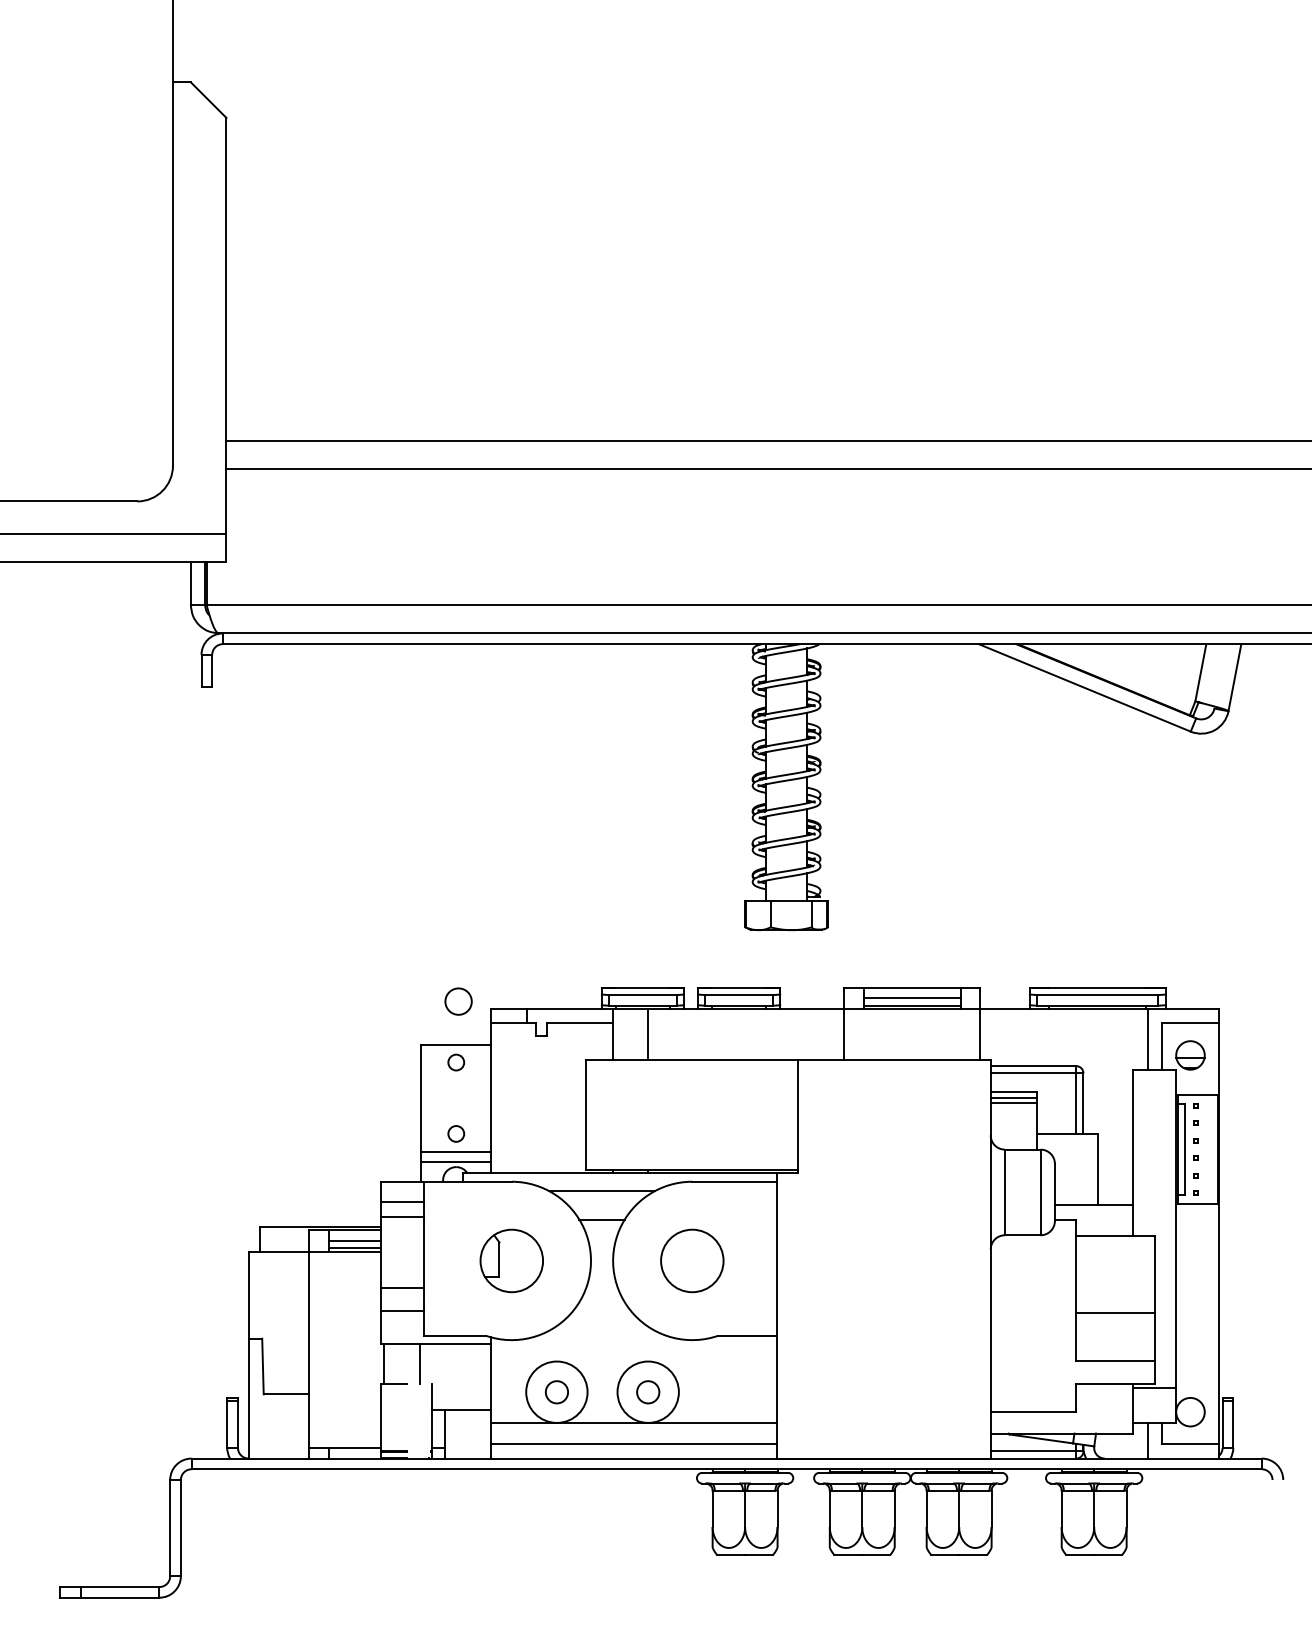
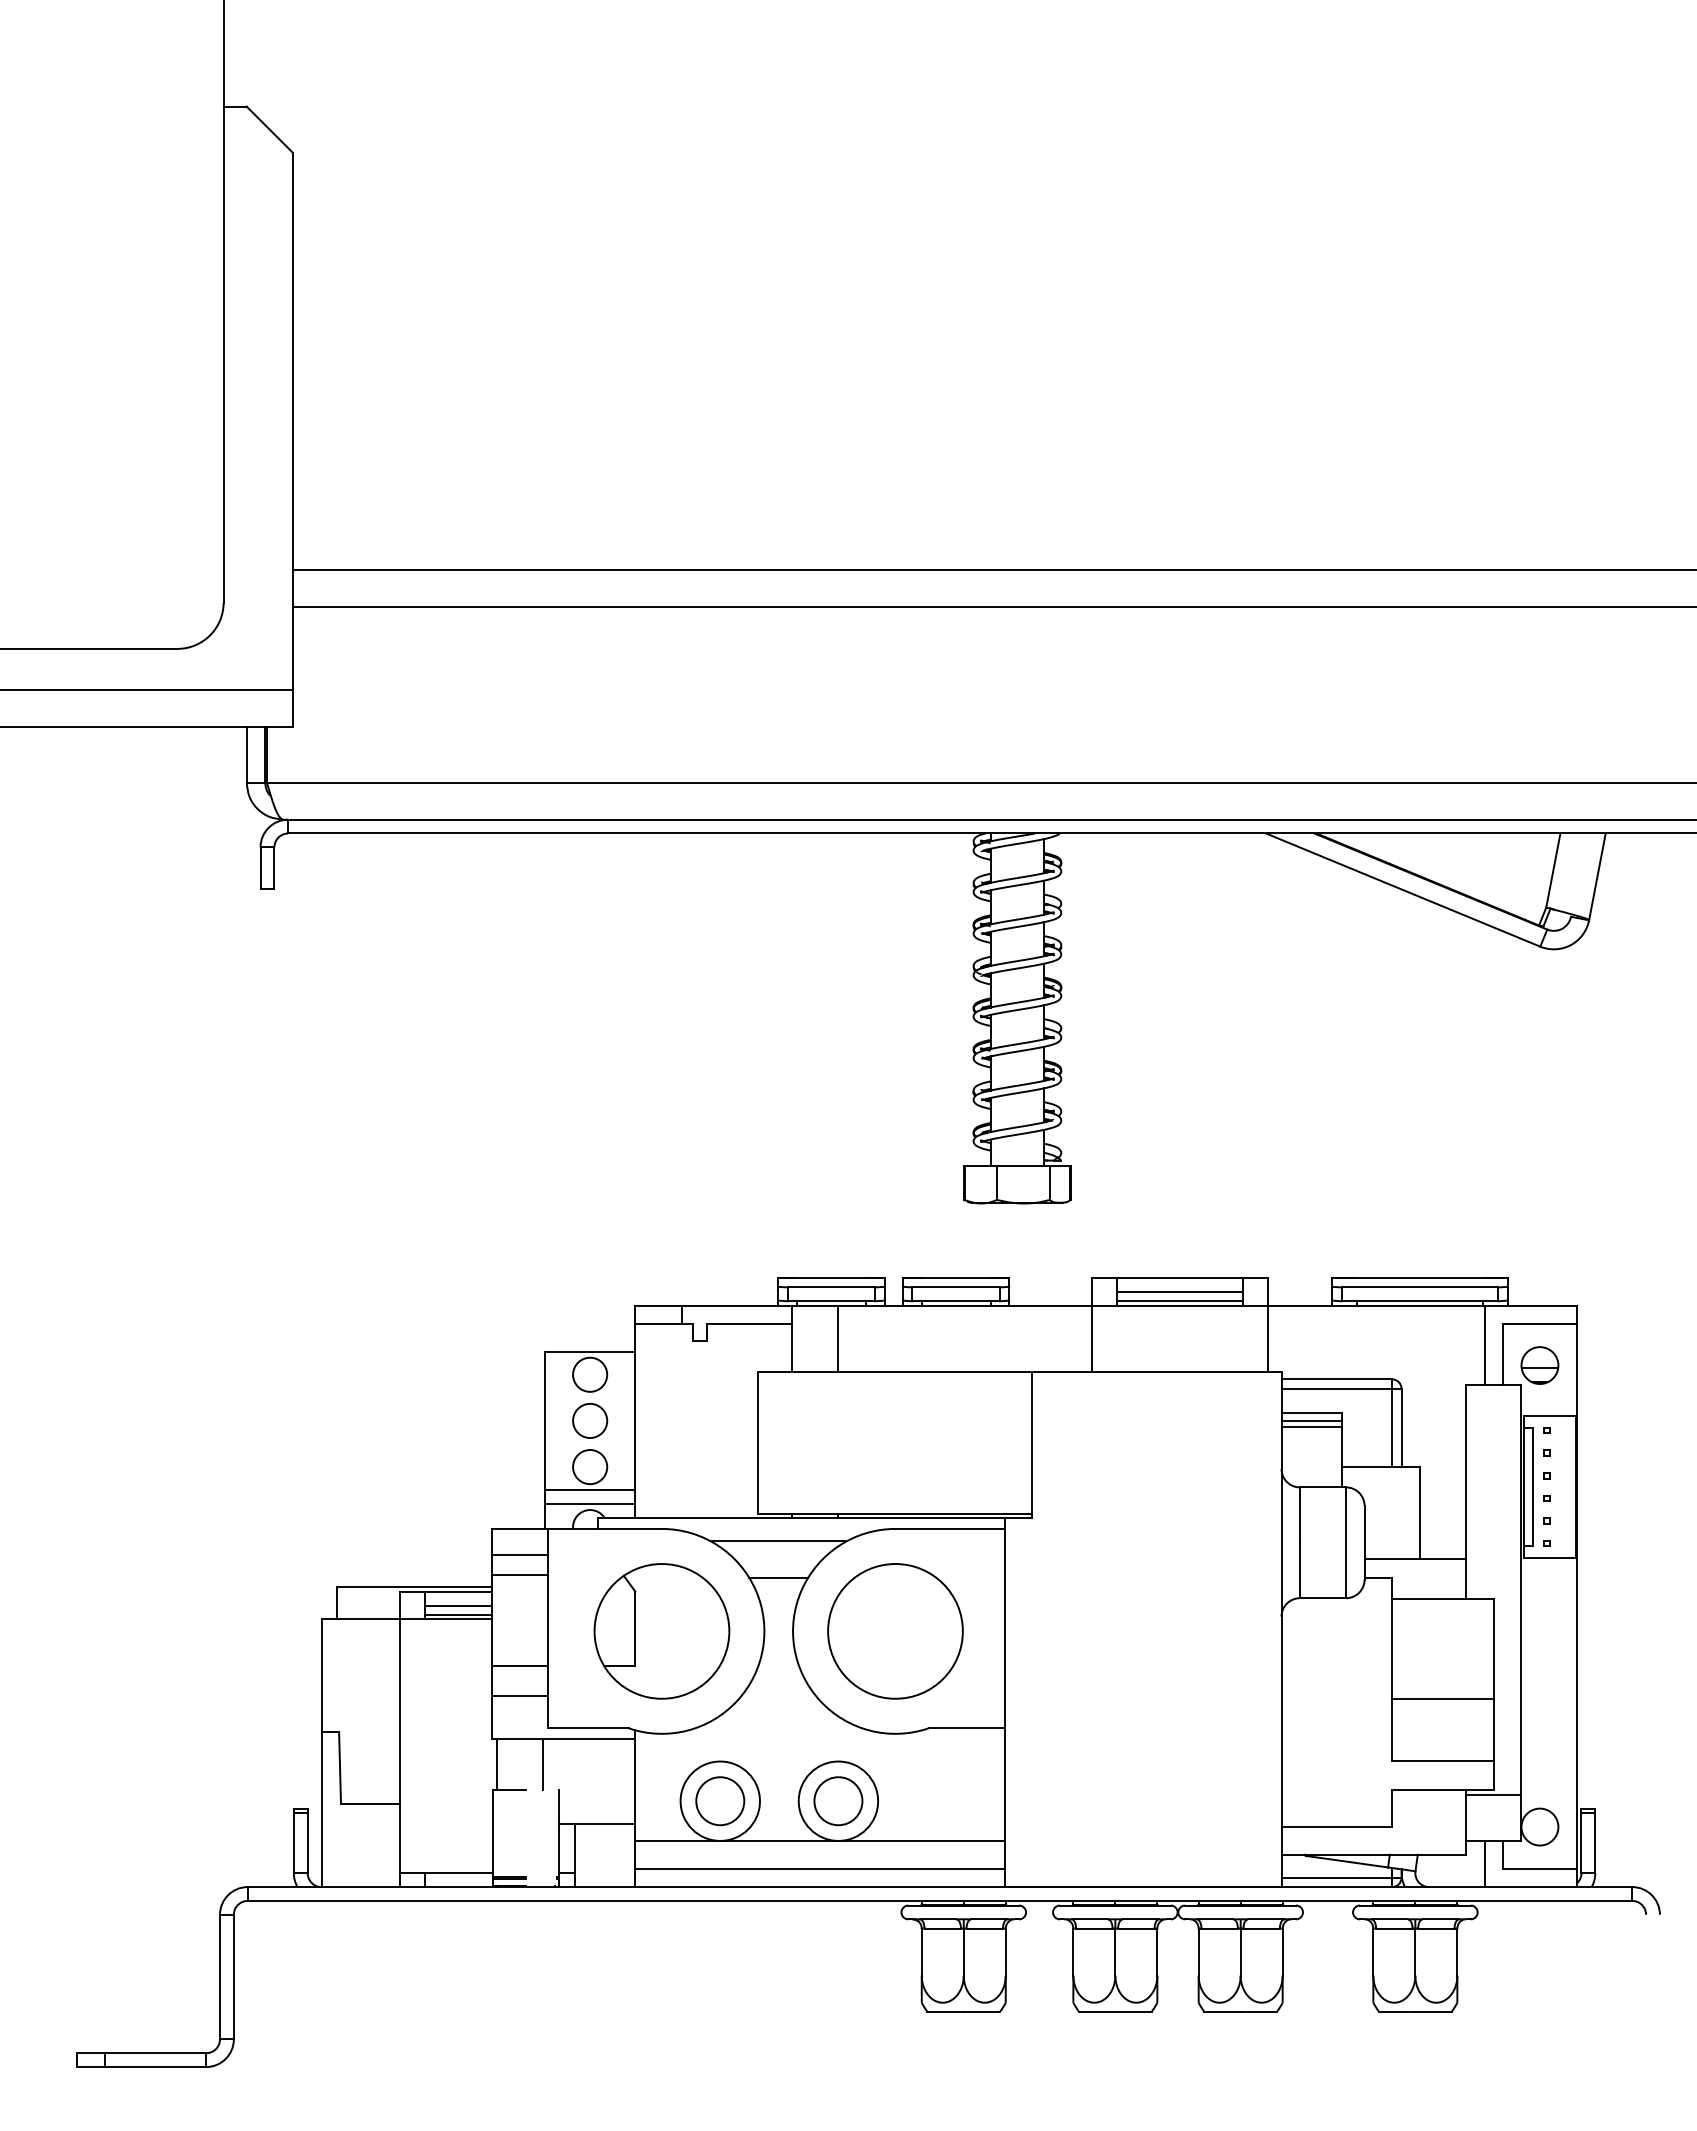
circle: (458, 1001) -> (590, 1420), moved
circle: (456, 1062) -> (590, 1374), size x1.67
circle: (456, 1134) -> (590, 1467), size x1.67
part: (511, 1261) -> (661, 1631), size x1.67
circle: (692, 1261) -> (895, 1631), size x1.67
circle: (557, 1392) -> (720, 1801), size x1.67
circle: (648, 1392) -> (838, 1801), size x1.67

